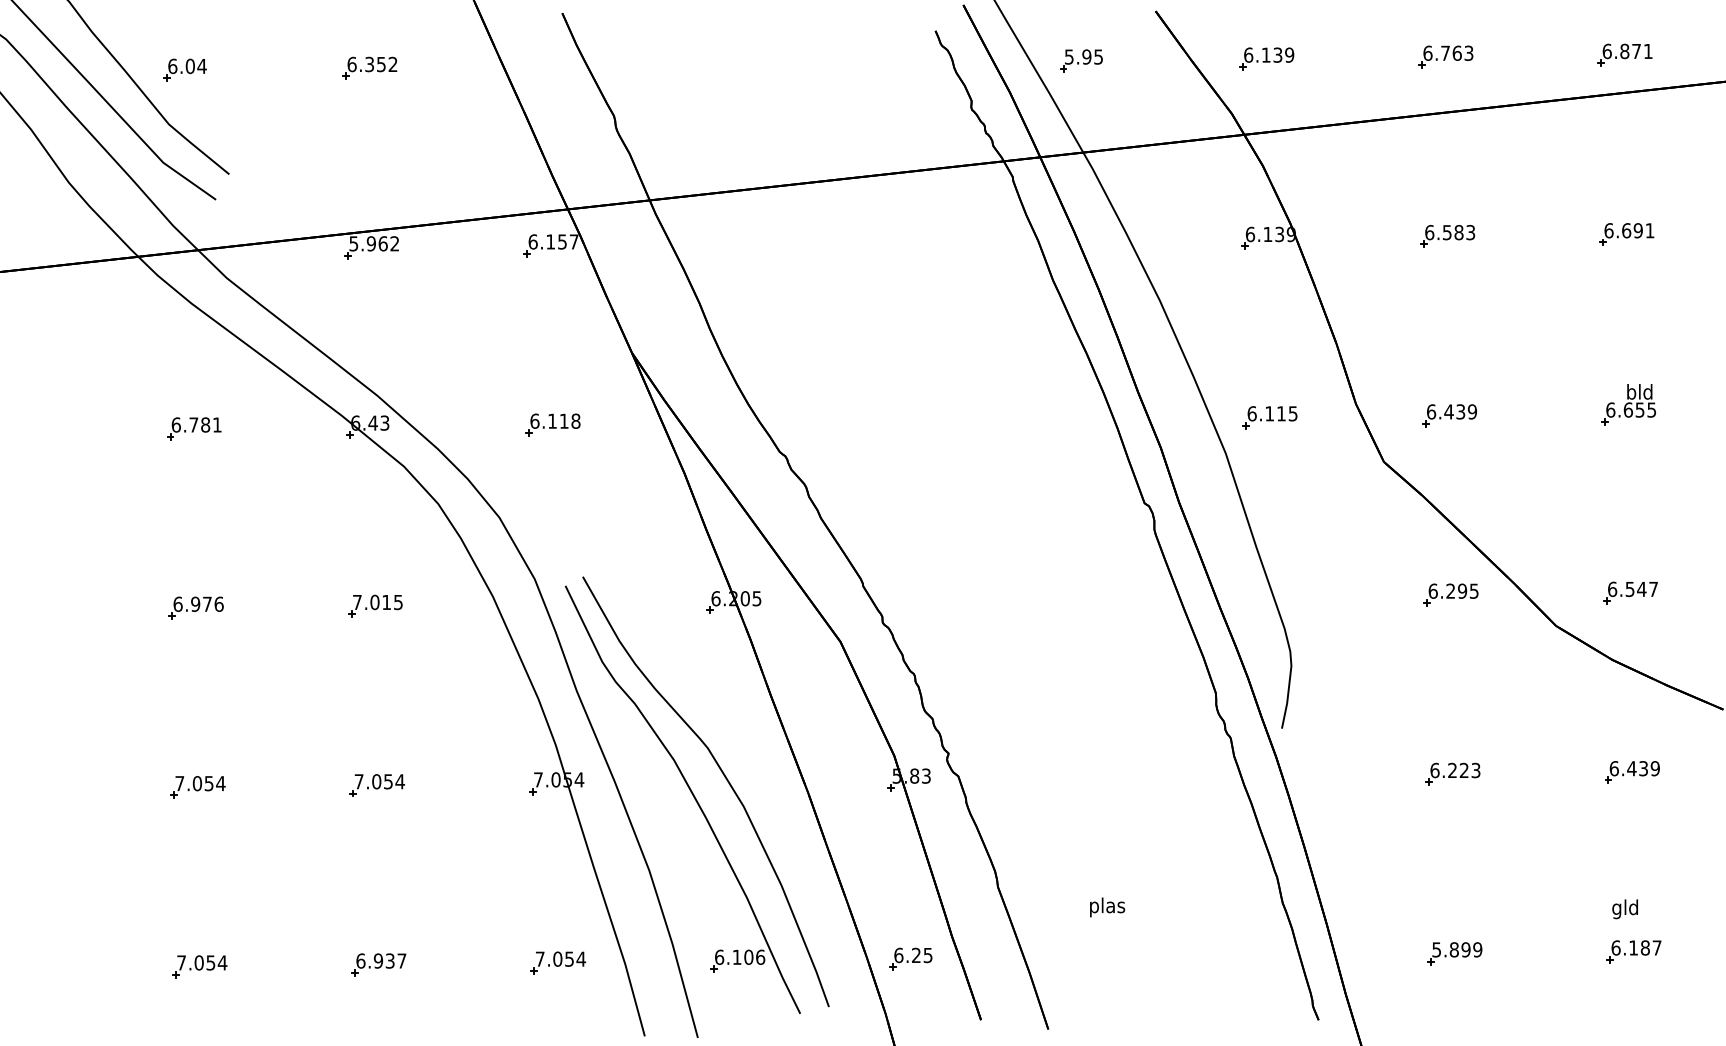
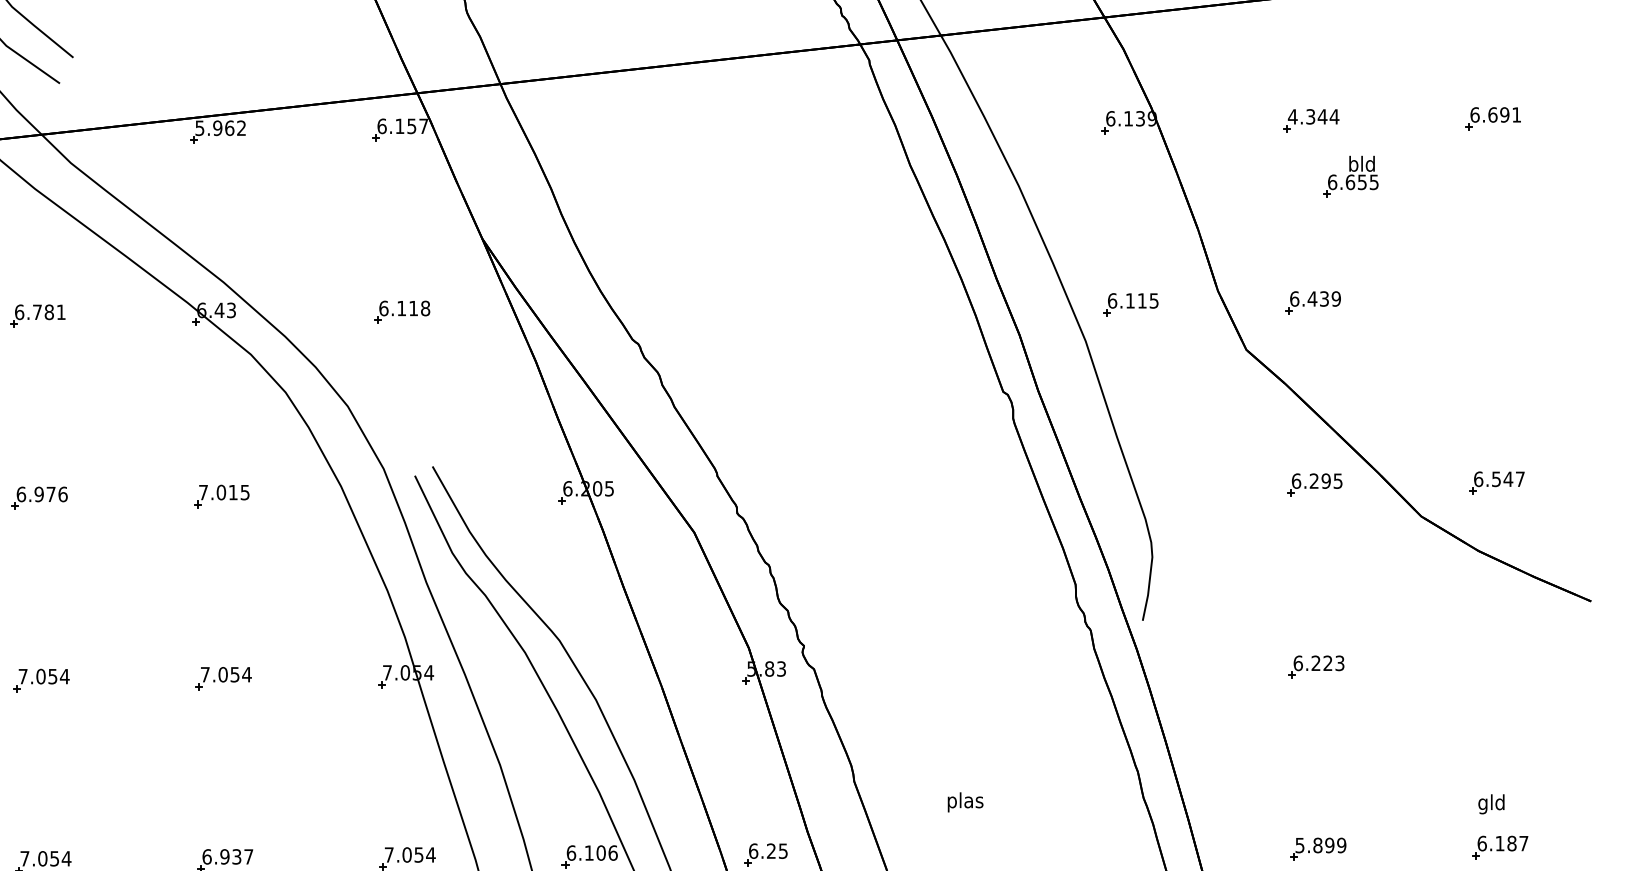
text: (1449, 232) -> (1312, 116), 6.583 -> 4.344
part: (1628, 404) -> (1350, 176), moved
part: (1632, 772) -> (1498, 665), removed

